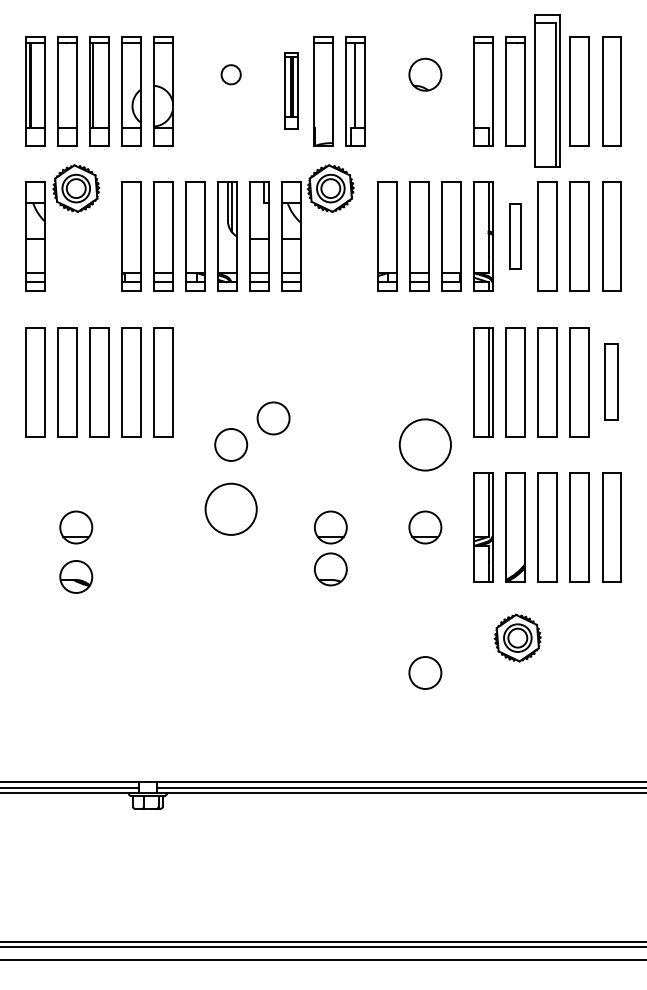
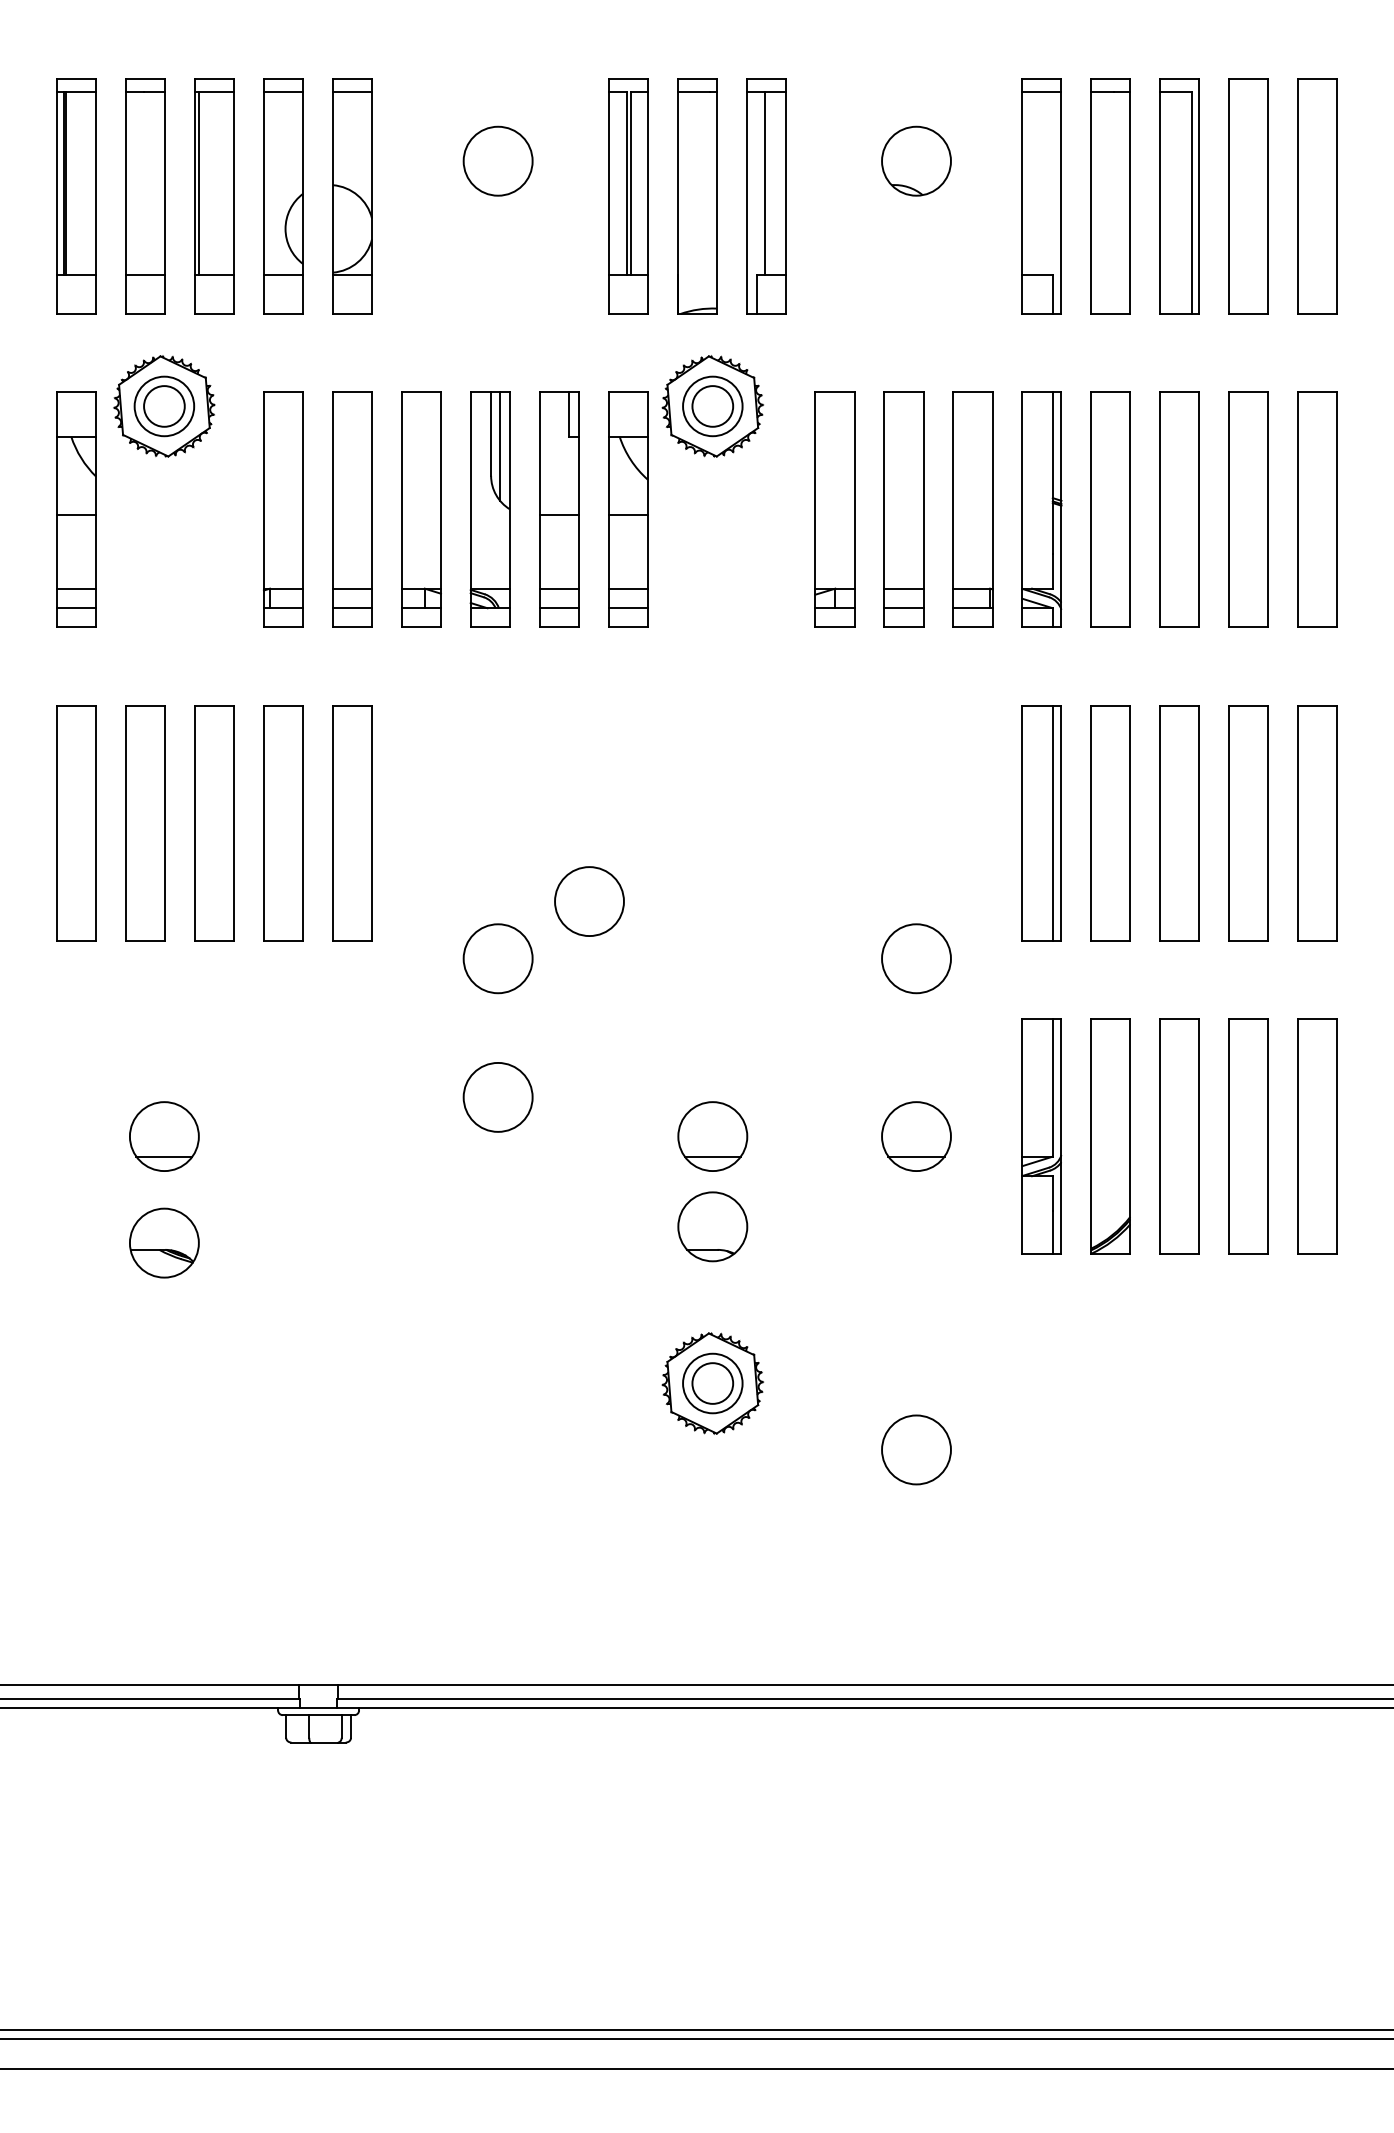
circle: (231, 74) -> (498, 160), size x1.67
part: (291, 91) -> (628, 197), size x1.43
part: (547, 91) -> (1179, 197), size x0.71
part: (515, 236) -> (1110, 509), size x1.67
part: (611, 382) -> (1317, 824), size x1.43
circle: (425, 444) -> (916, 957), size x0.62
circle: (231, 509) -> (498, 1097), size x0.62
part: (517, 637) -> (712, 1382), moved

